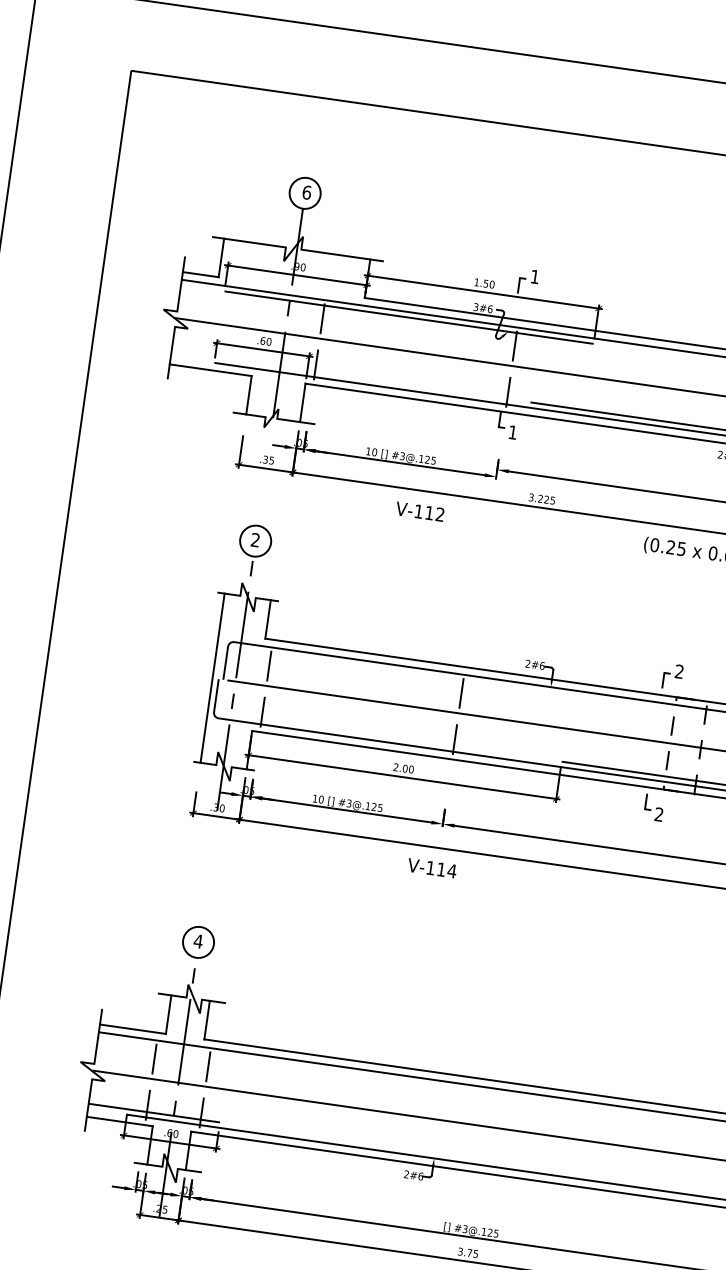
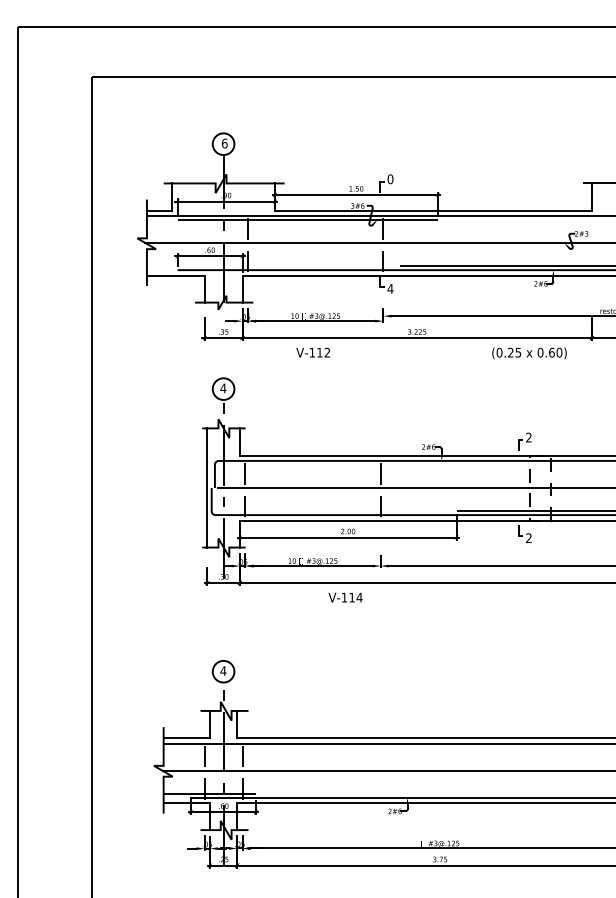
text: (535, 277) -> (390, 179), 1 -> 0
text: (512, 431) -> (390, 288), 1 -> 4
text: (419, 511) -> (312, 352), moved
text: (255, 540) -> (223, 388), 2 -> 4
text: (432, 868) -> (345, 597), moved

